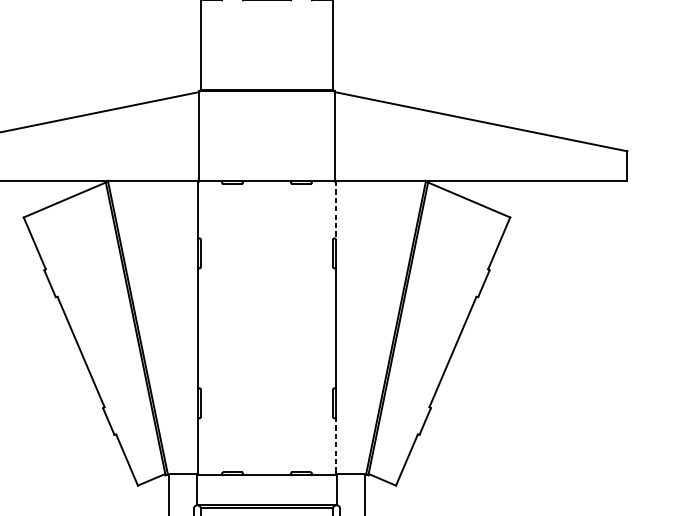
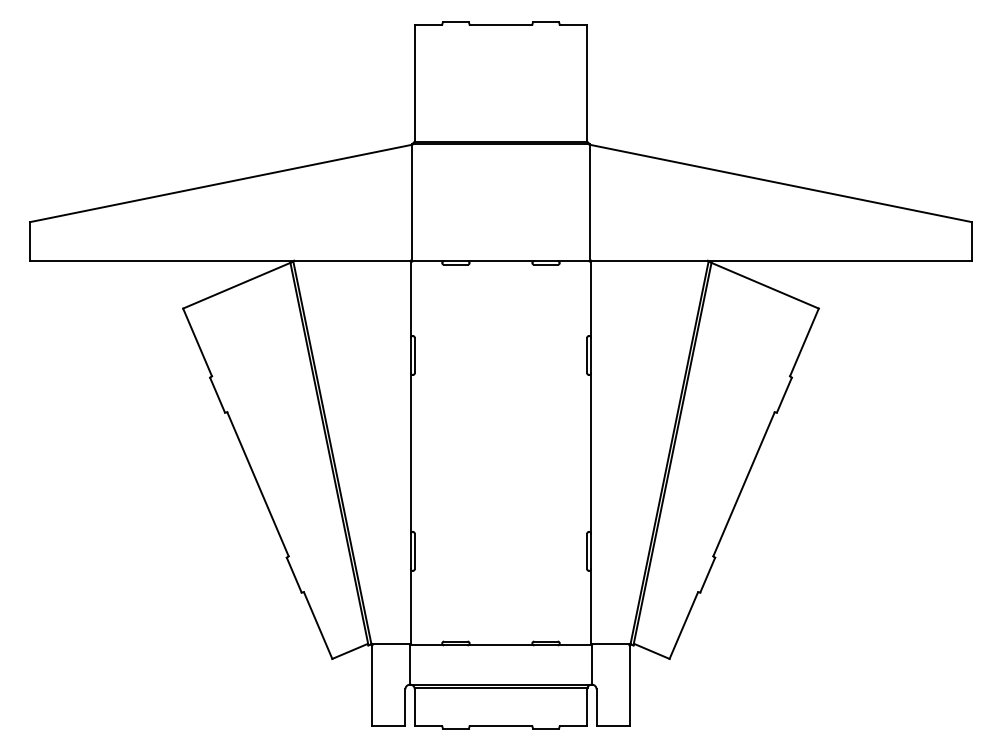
line: (336, 210) -> (591, 299), dashed -> solid
line: (336, 445) -> (591, 606), dashed -> solid

